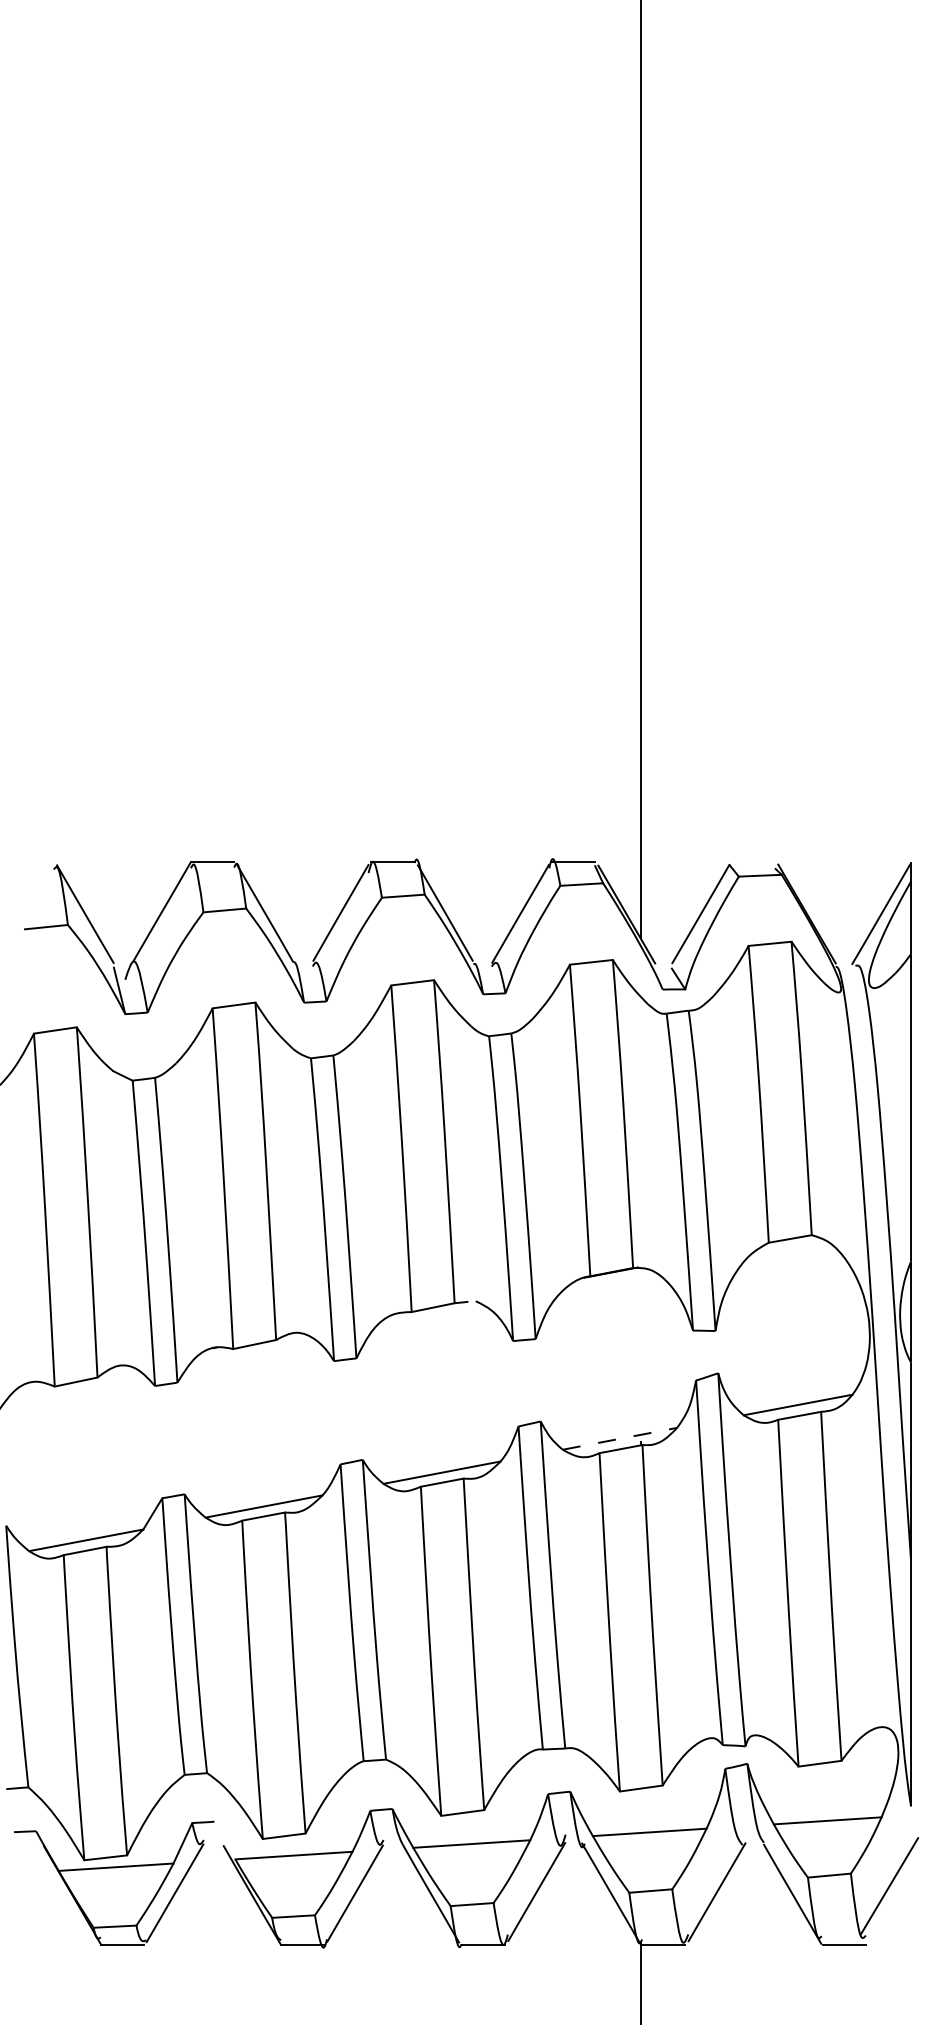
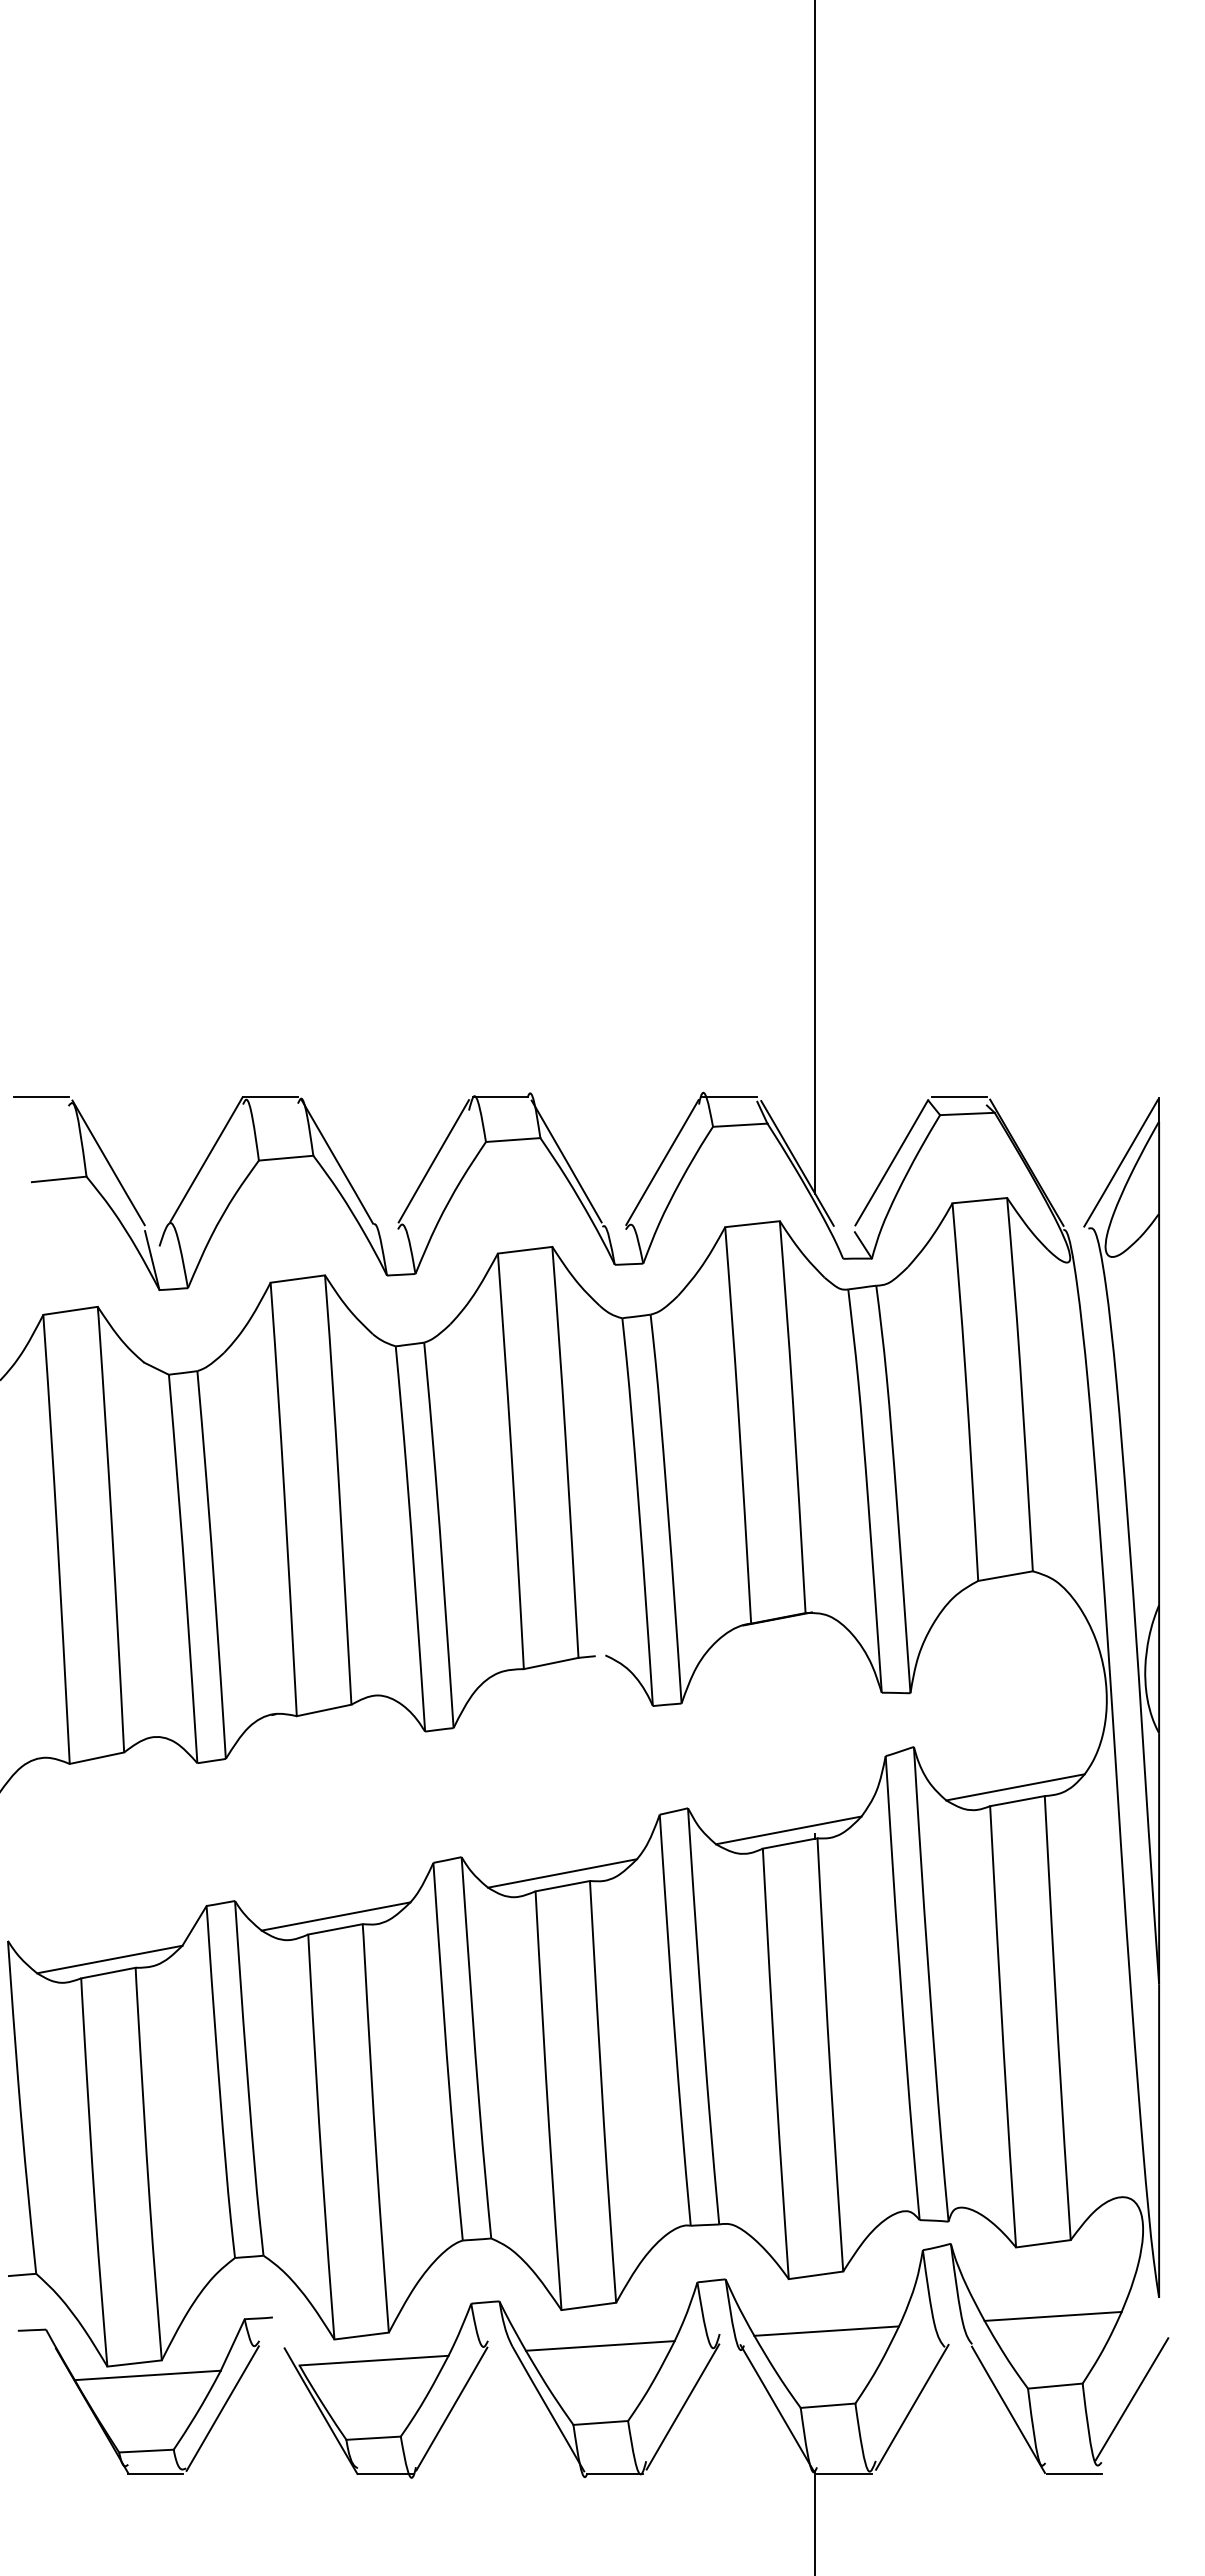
line: (31, 861) -> (40, 1096), added
line: (753, 861) -> (958, 1096), added
line: (620, 1438) -> (789, 1830), dashed -> solid

